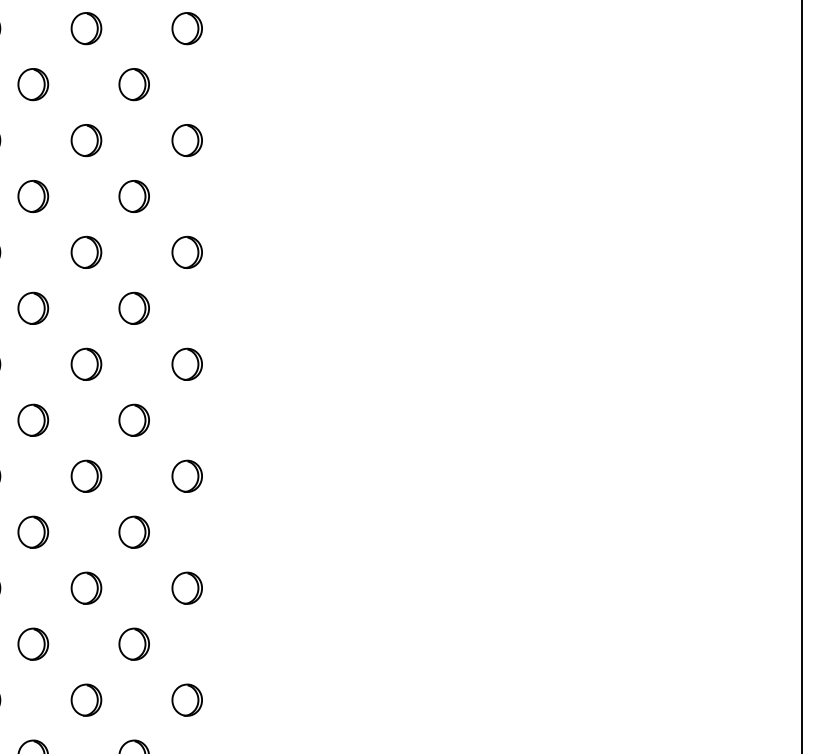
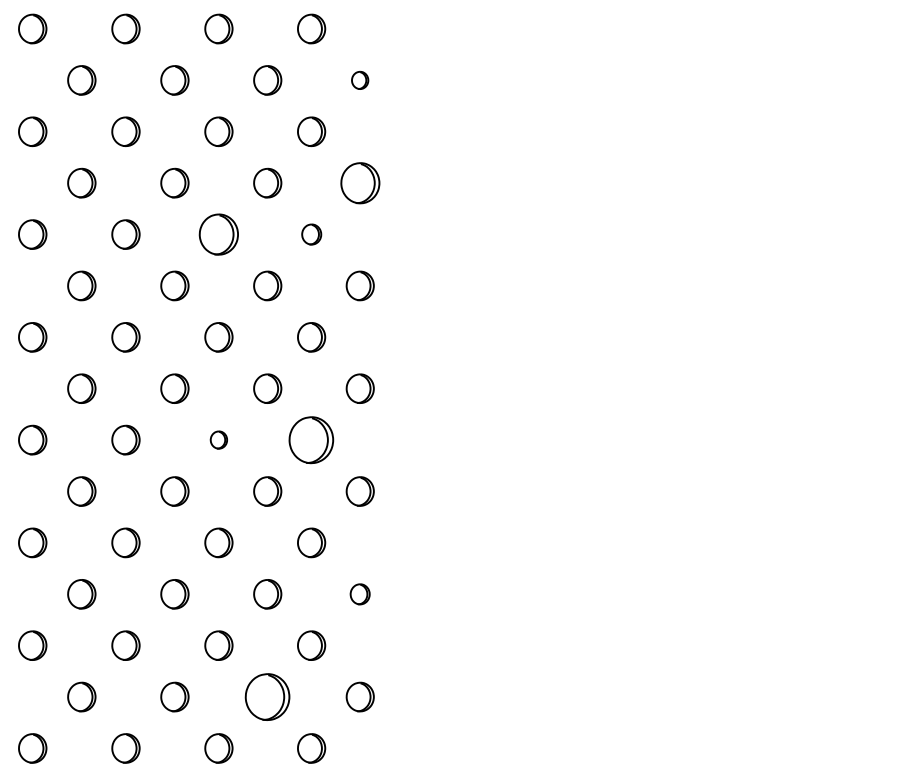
part: (186, 28) -> (359, 80), size x0.6
part: (186, 139) -> (359, 182), size x1.4
part: (32, 196) -> (218, 234), size x1.4
part: (134, 196) -> (311, 234), size x0.7
part: (32, 419) -> (218, 439), size x0.6
part: (134, 419) -> (311, 439), size x1.6
part: (186, 588) -> (359, 594), size x0.7
part: (86, 699) -> (267, 696), size x1.6

